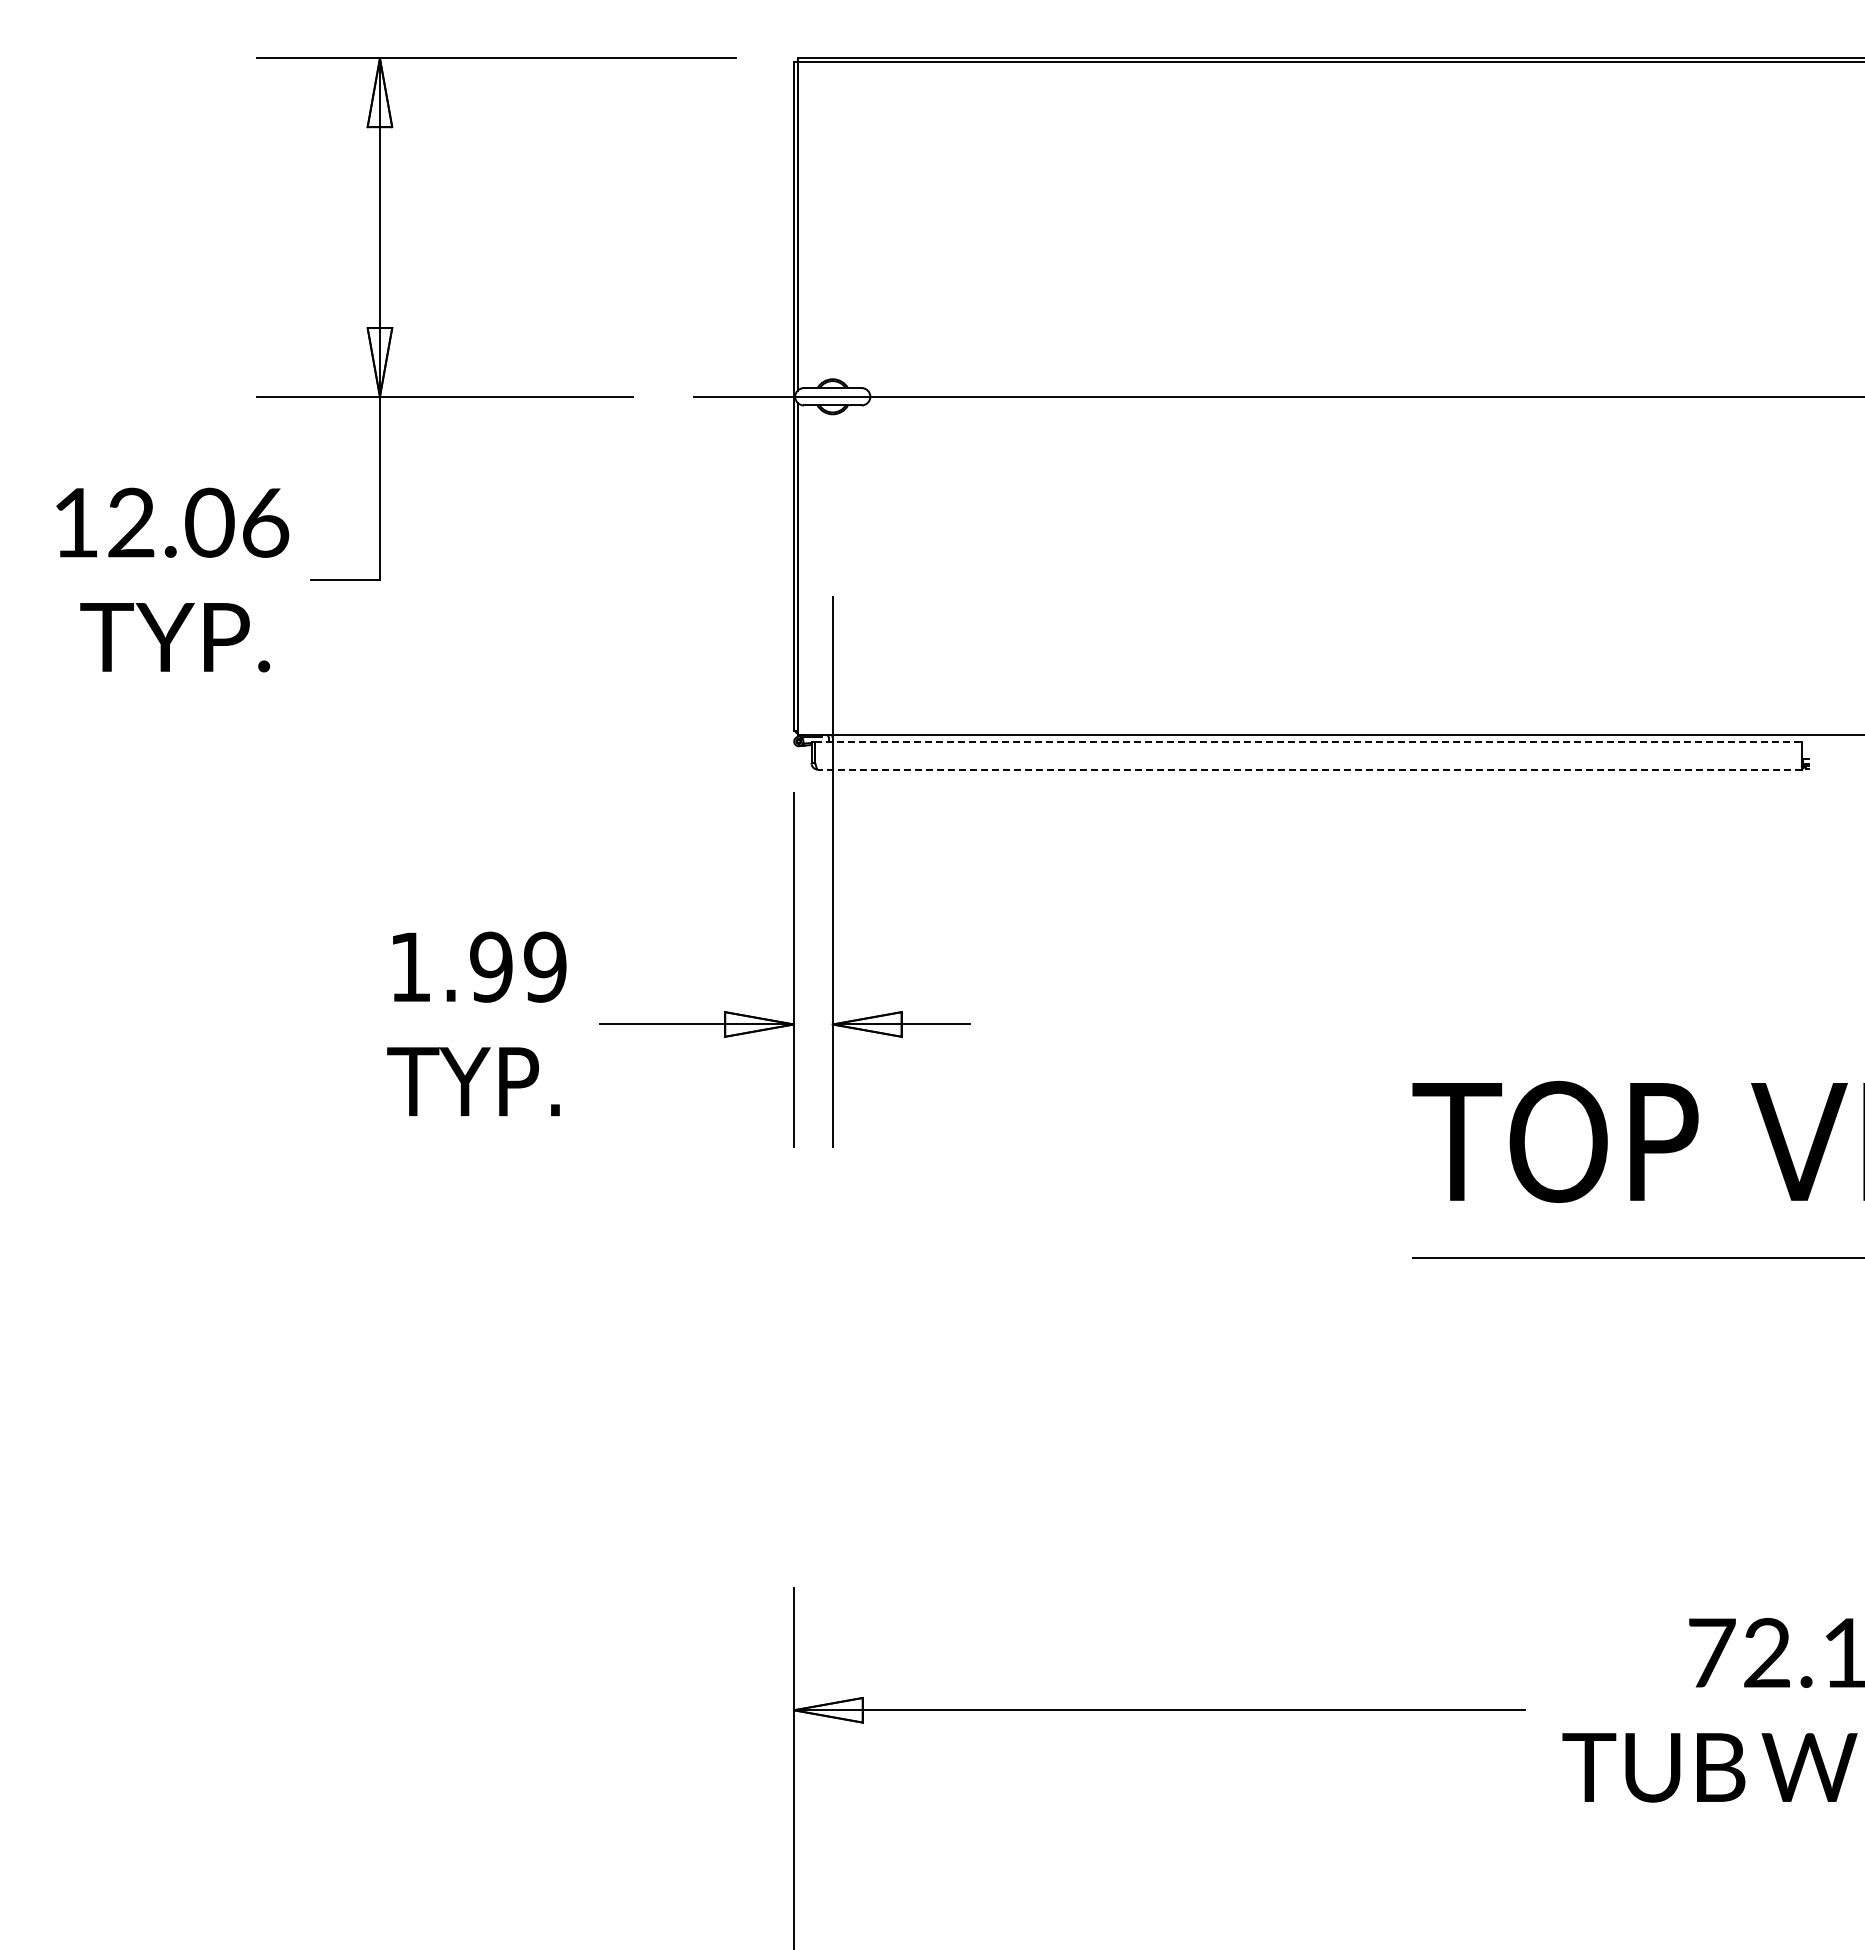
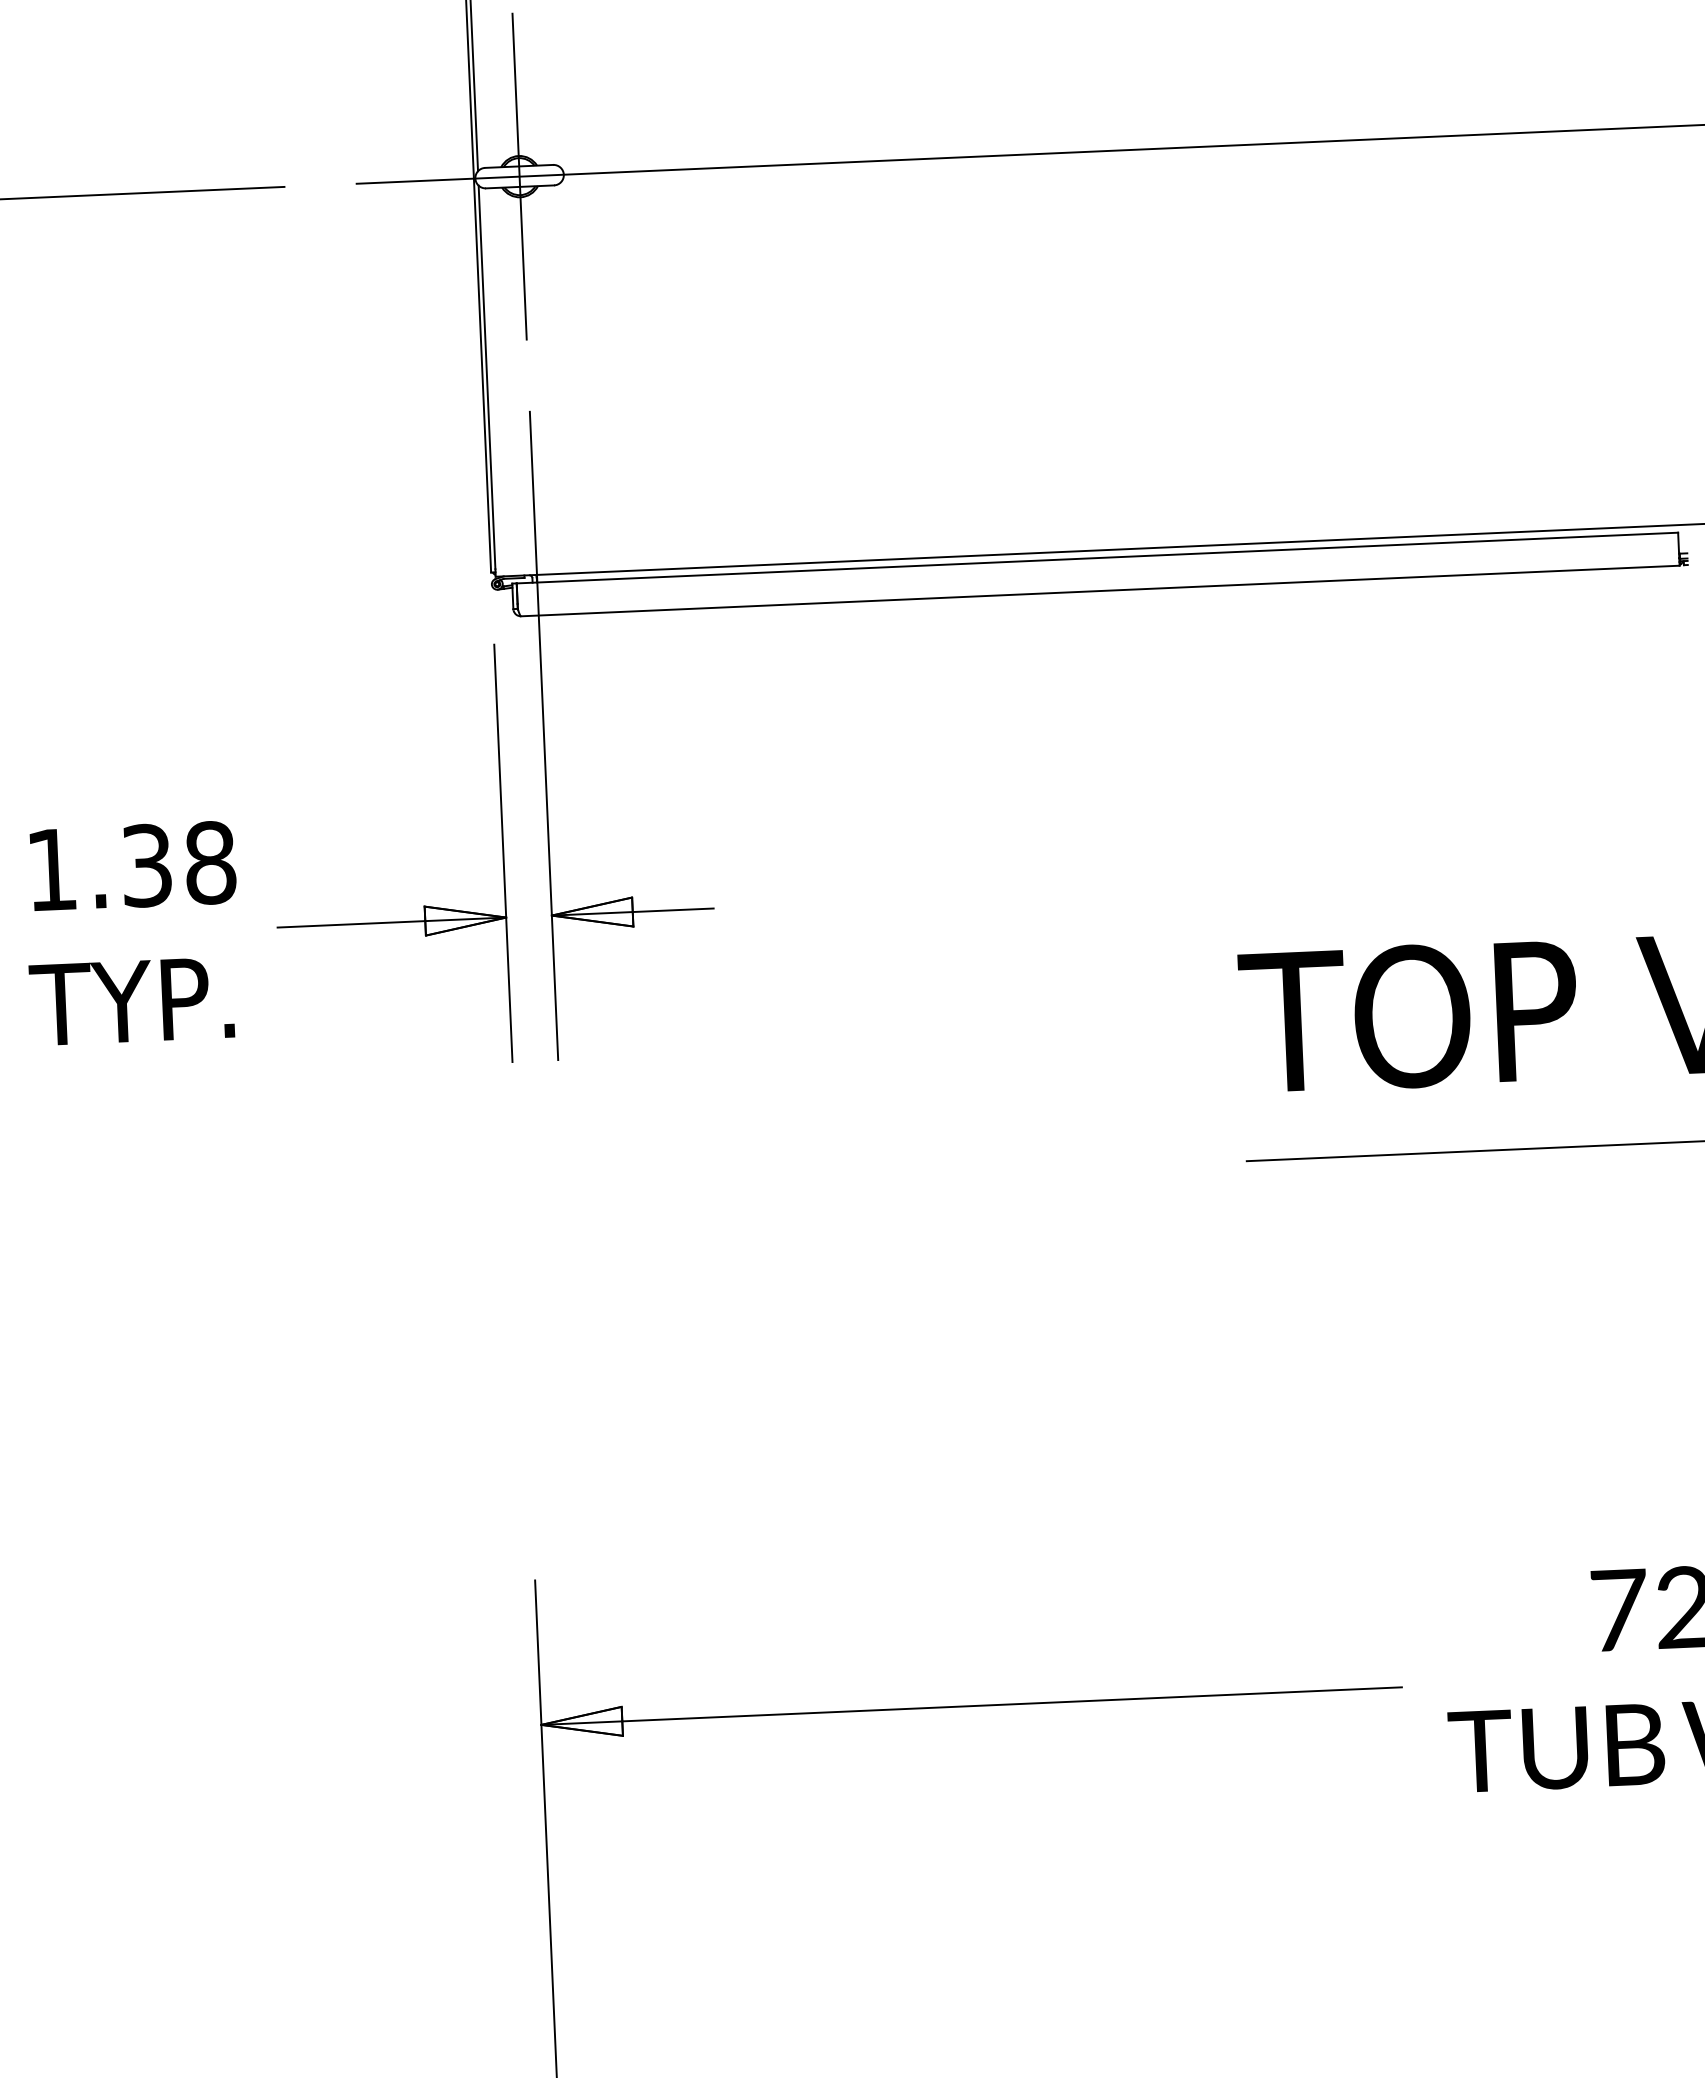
line: (832, 396) -> (519, 176), added
line: (1309, 741) -> (1098, 557), dashed -> solid
line: (1309, 769) -> (1099, 590), dashed -> solid
text: (518, 966) -> (178, 863), 1.99 -> 1.38

